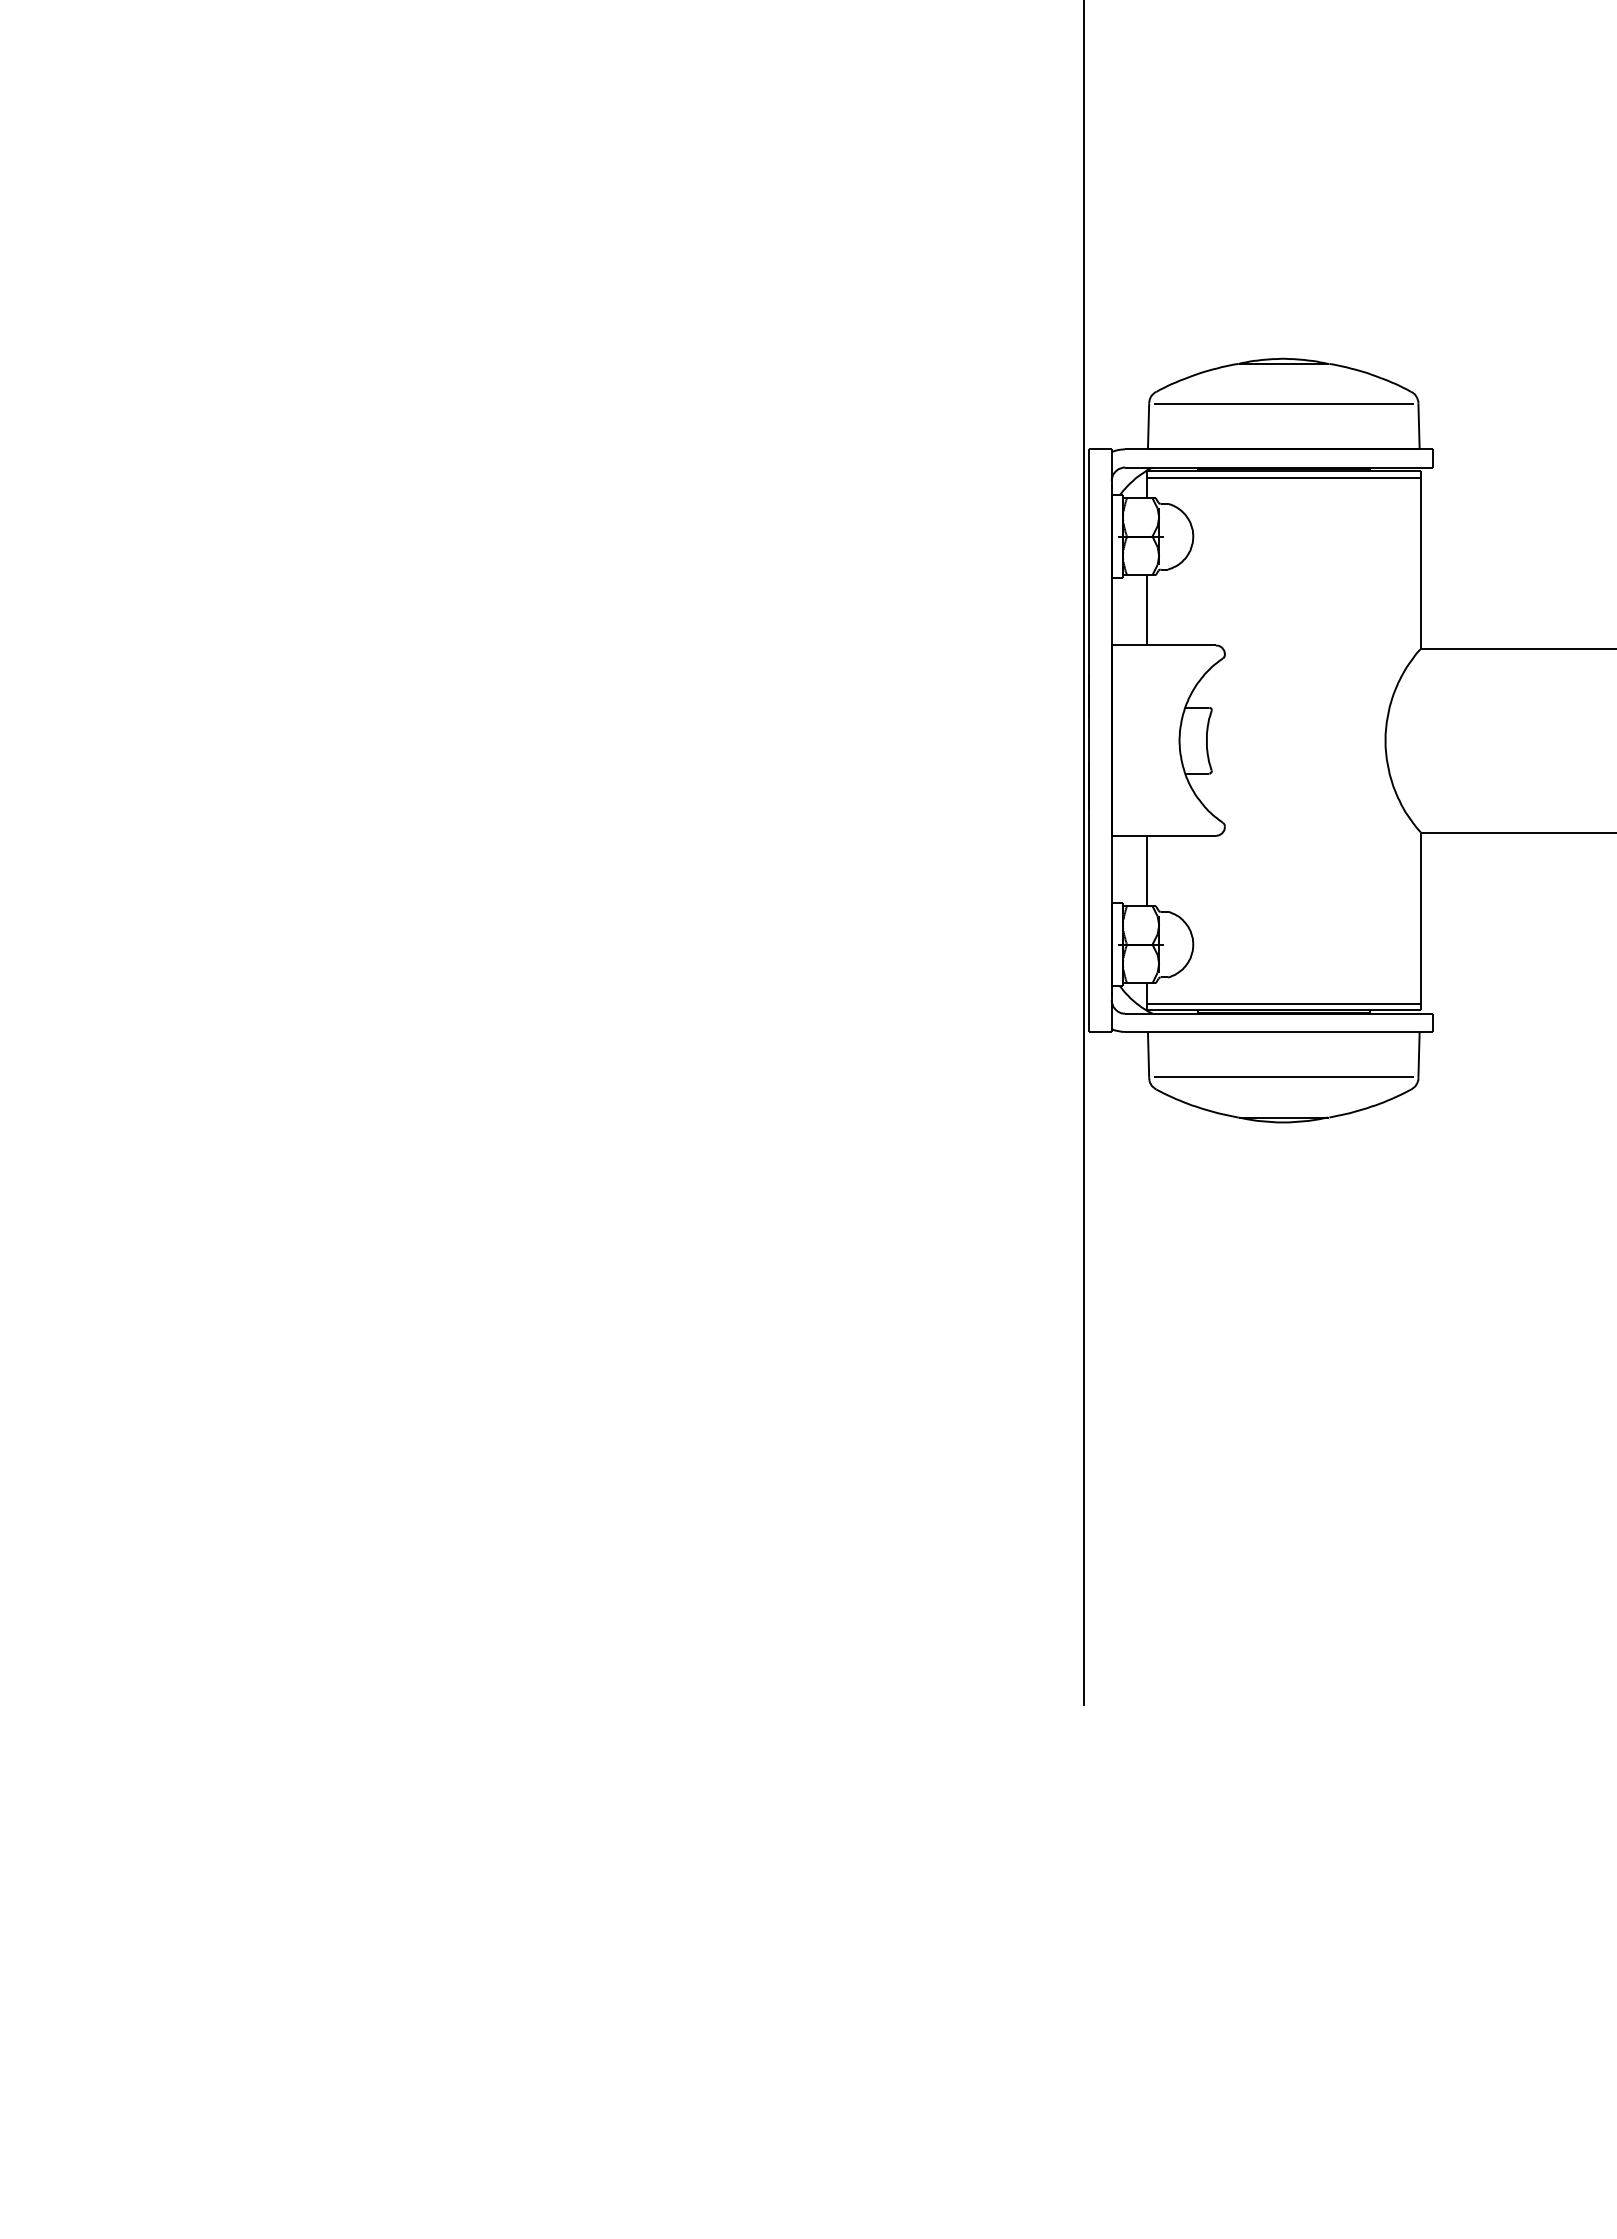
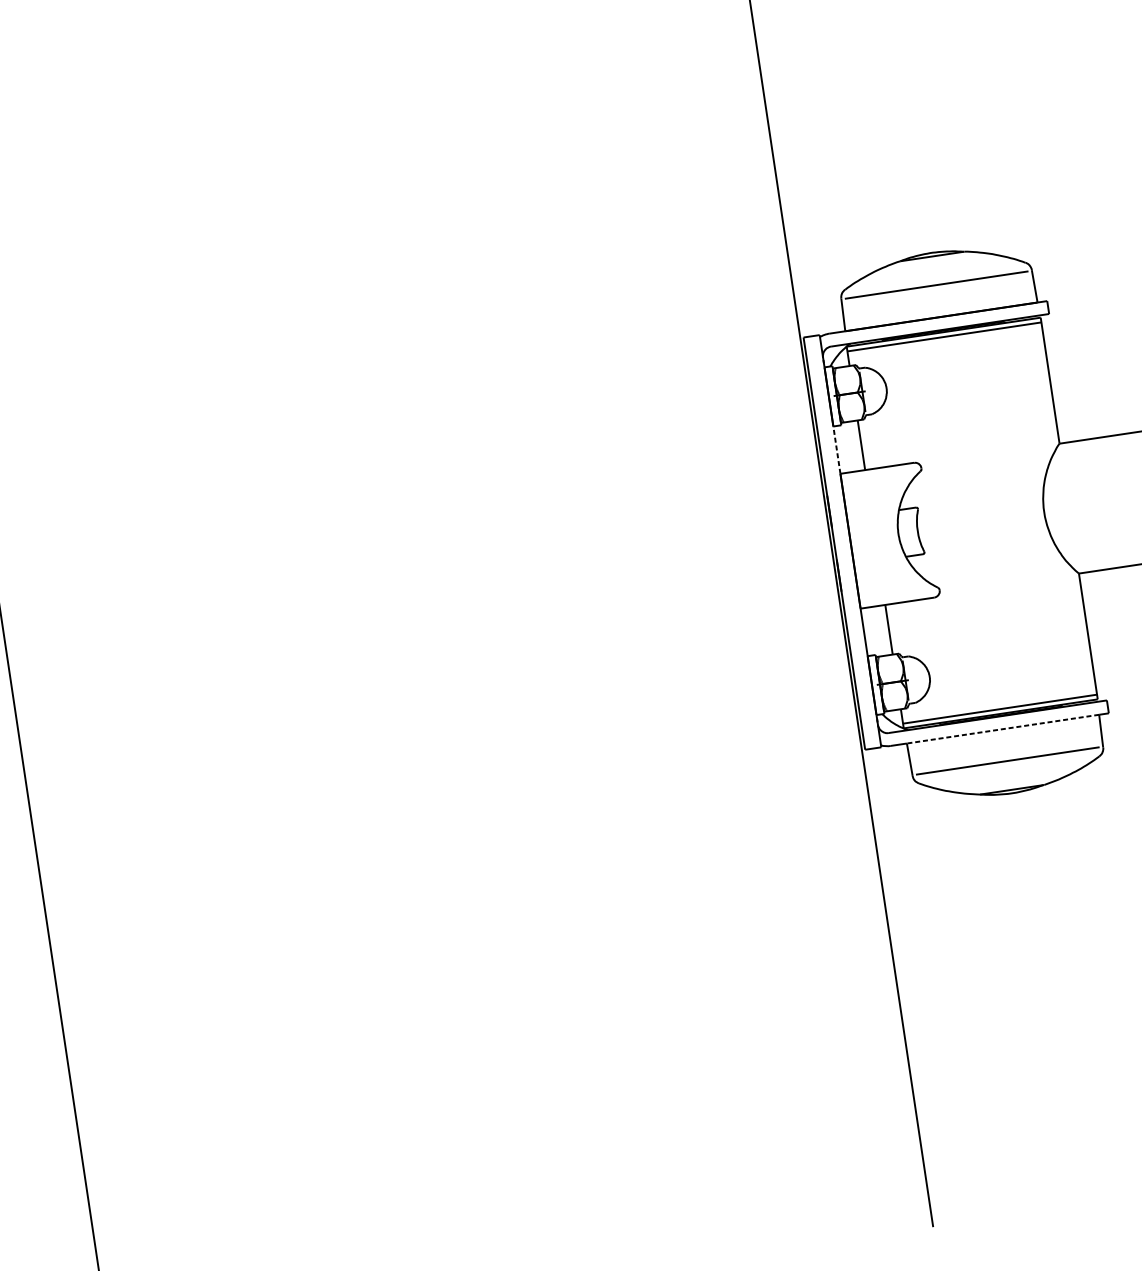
line: (1111, 611) -> (836, 449), solid -> dashed
line: (1283, 1031) -> (1002, 728), solid -> dashed

